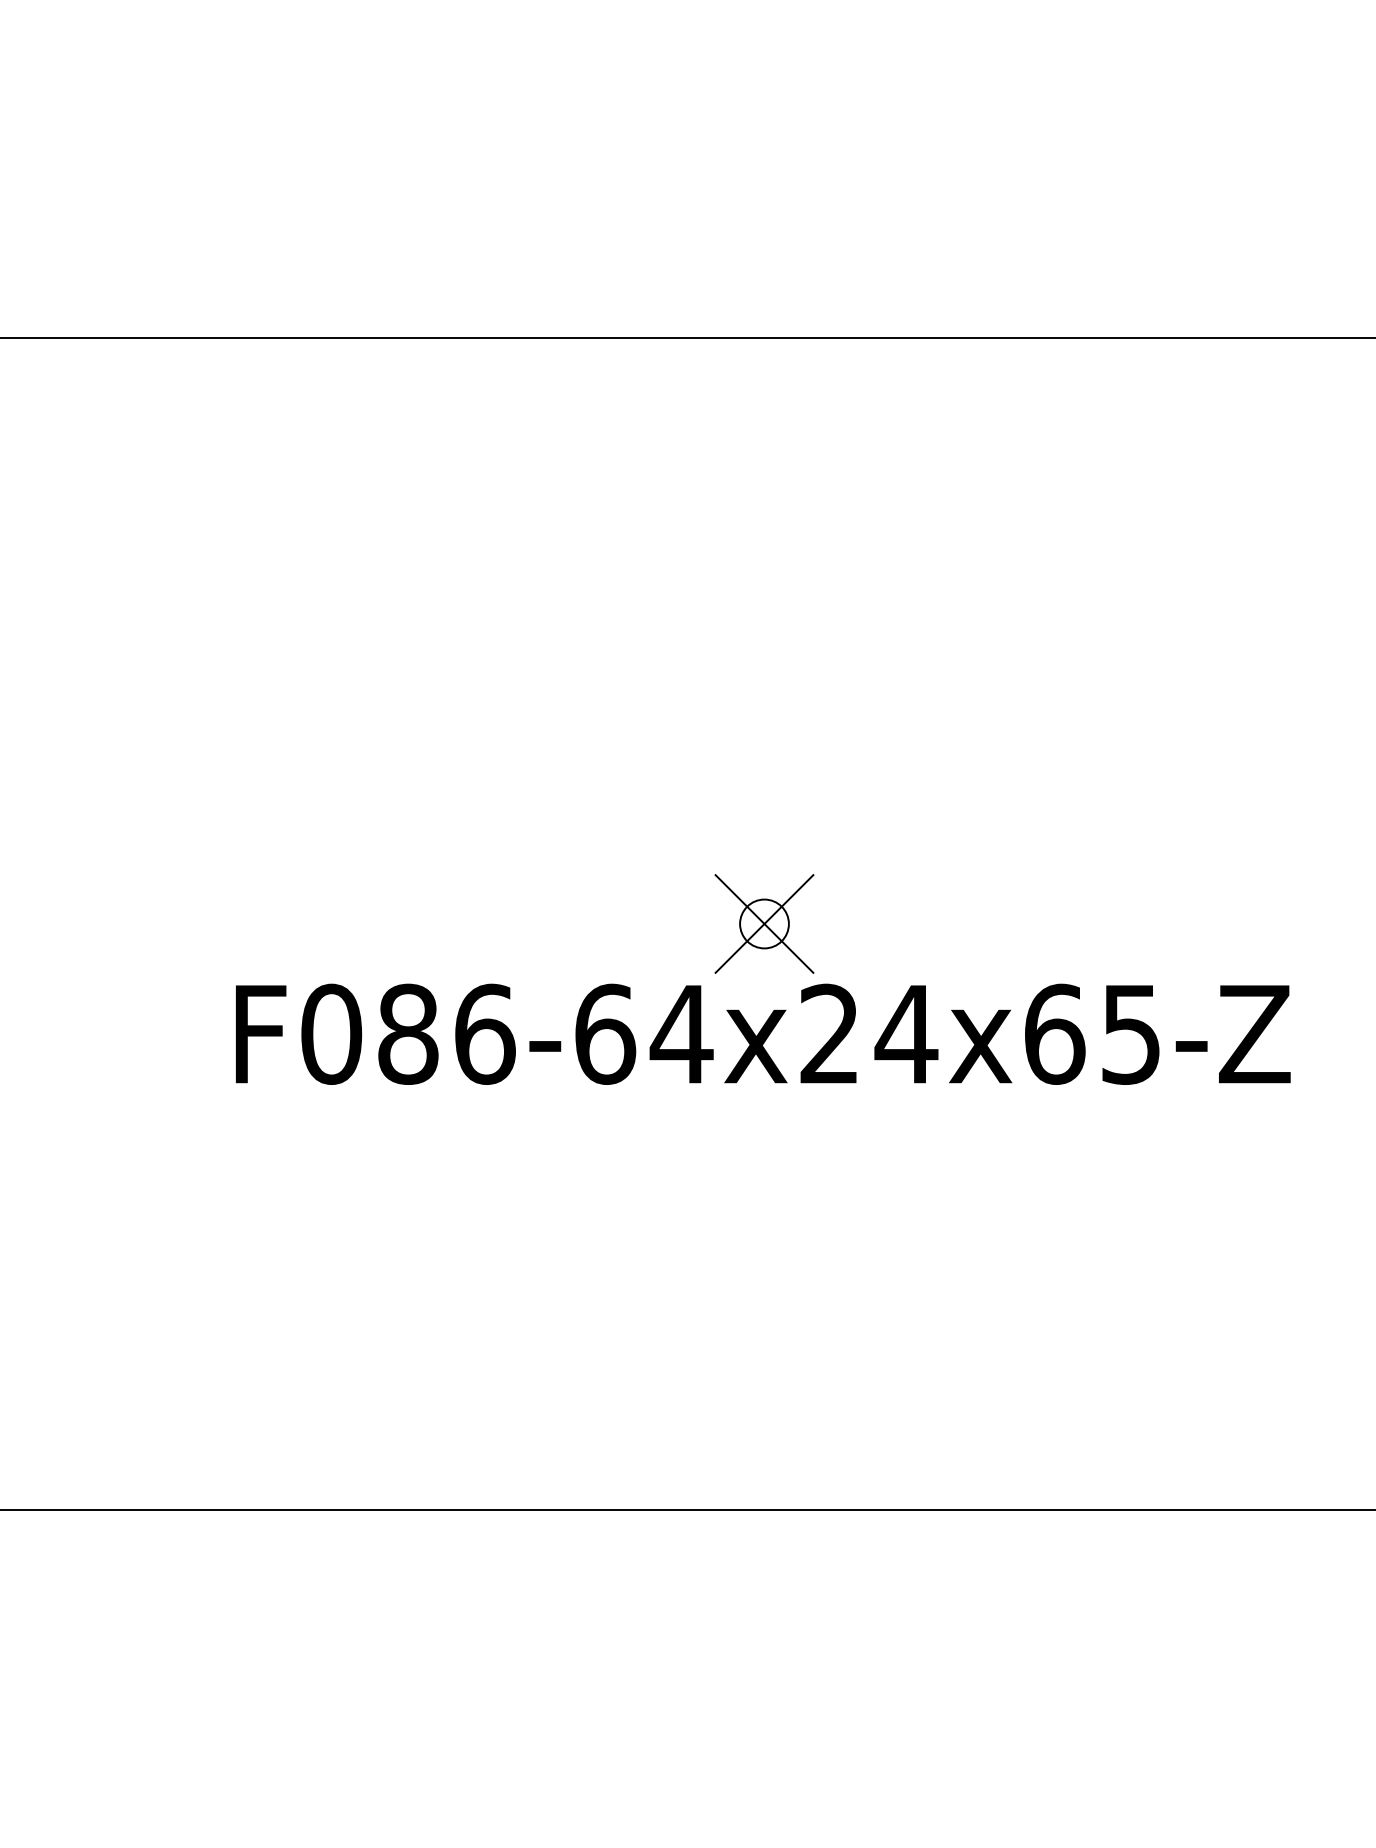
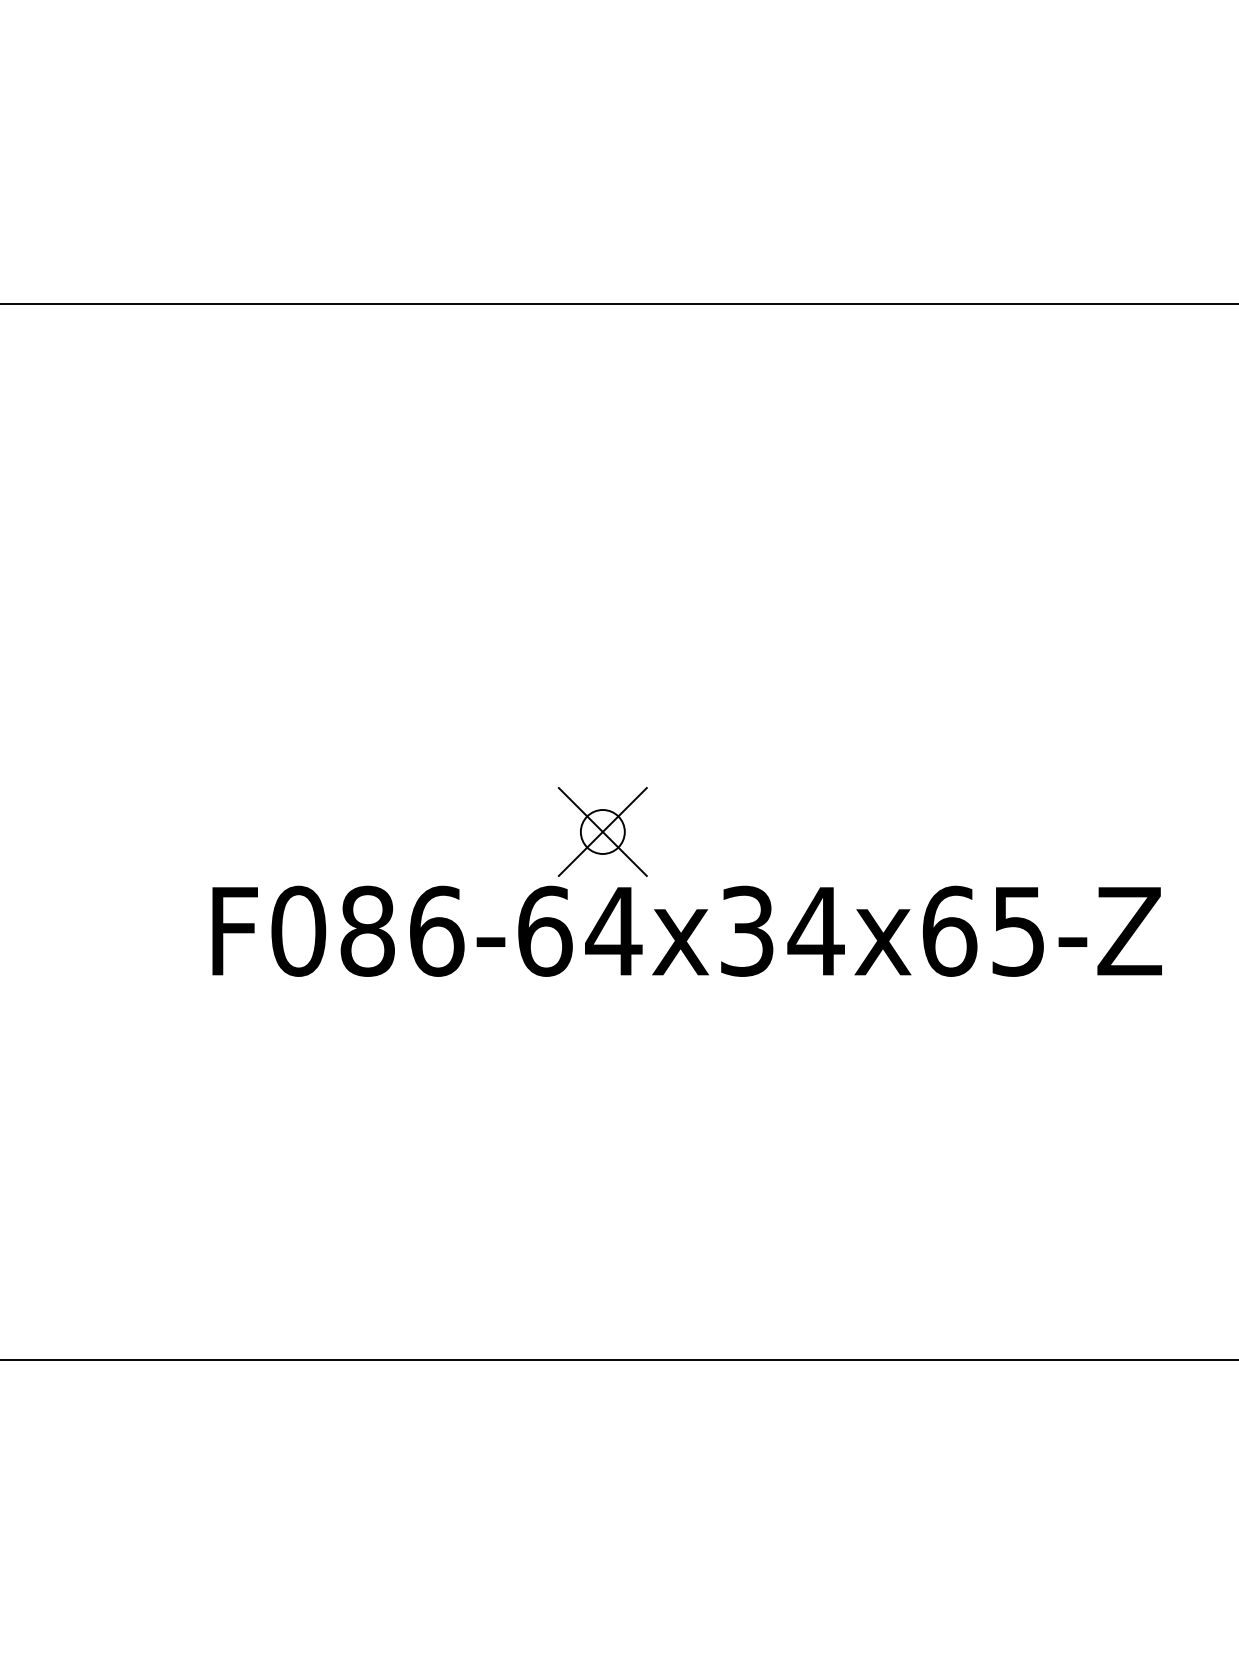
part: (764, 923) -> (602, 831), moved
text: (829, 1033) -> (746, 930), F086-64x24x65-Z -> F086-64x34x65-Z

